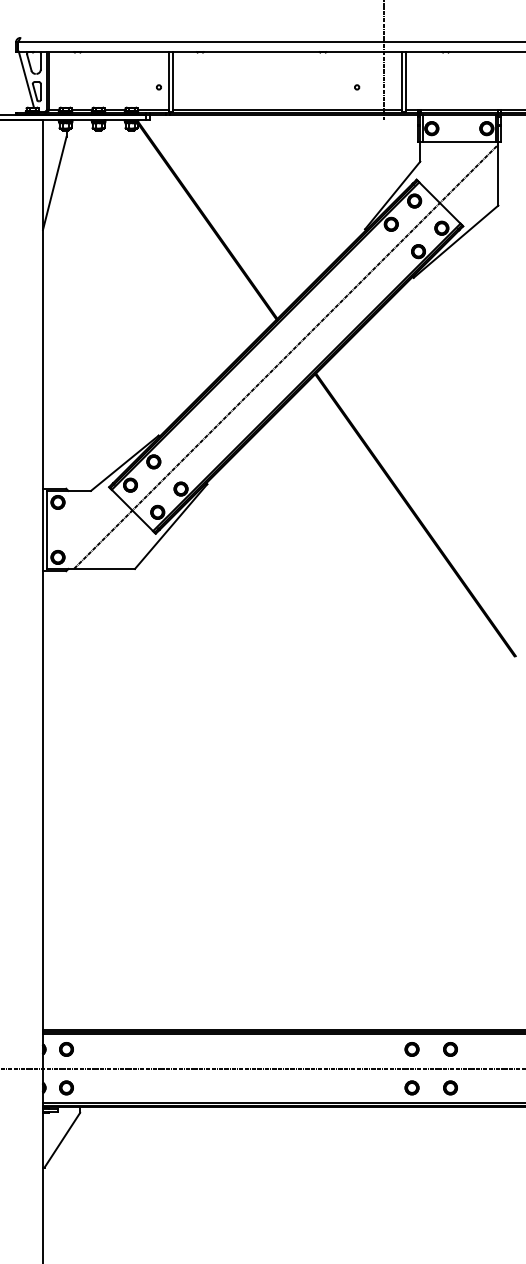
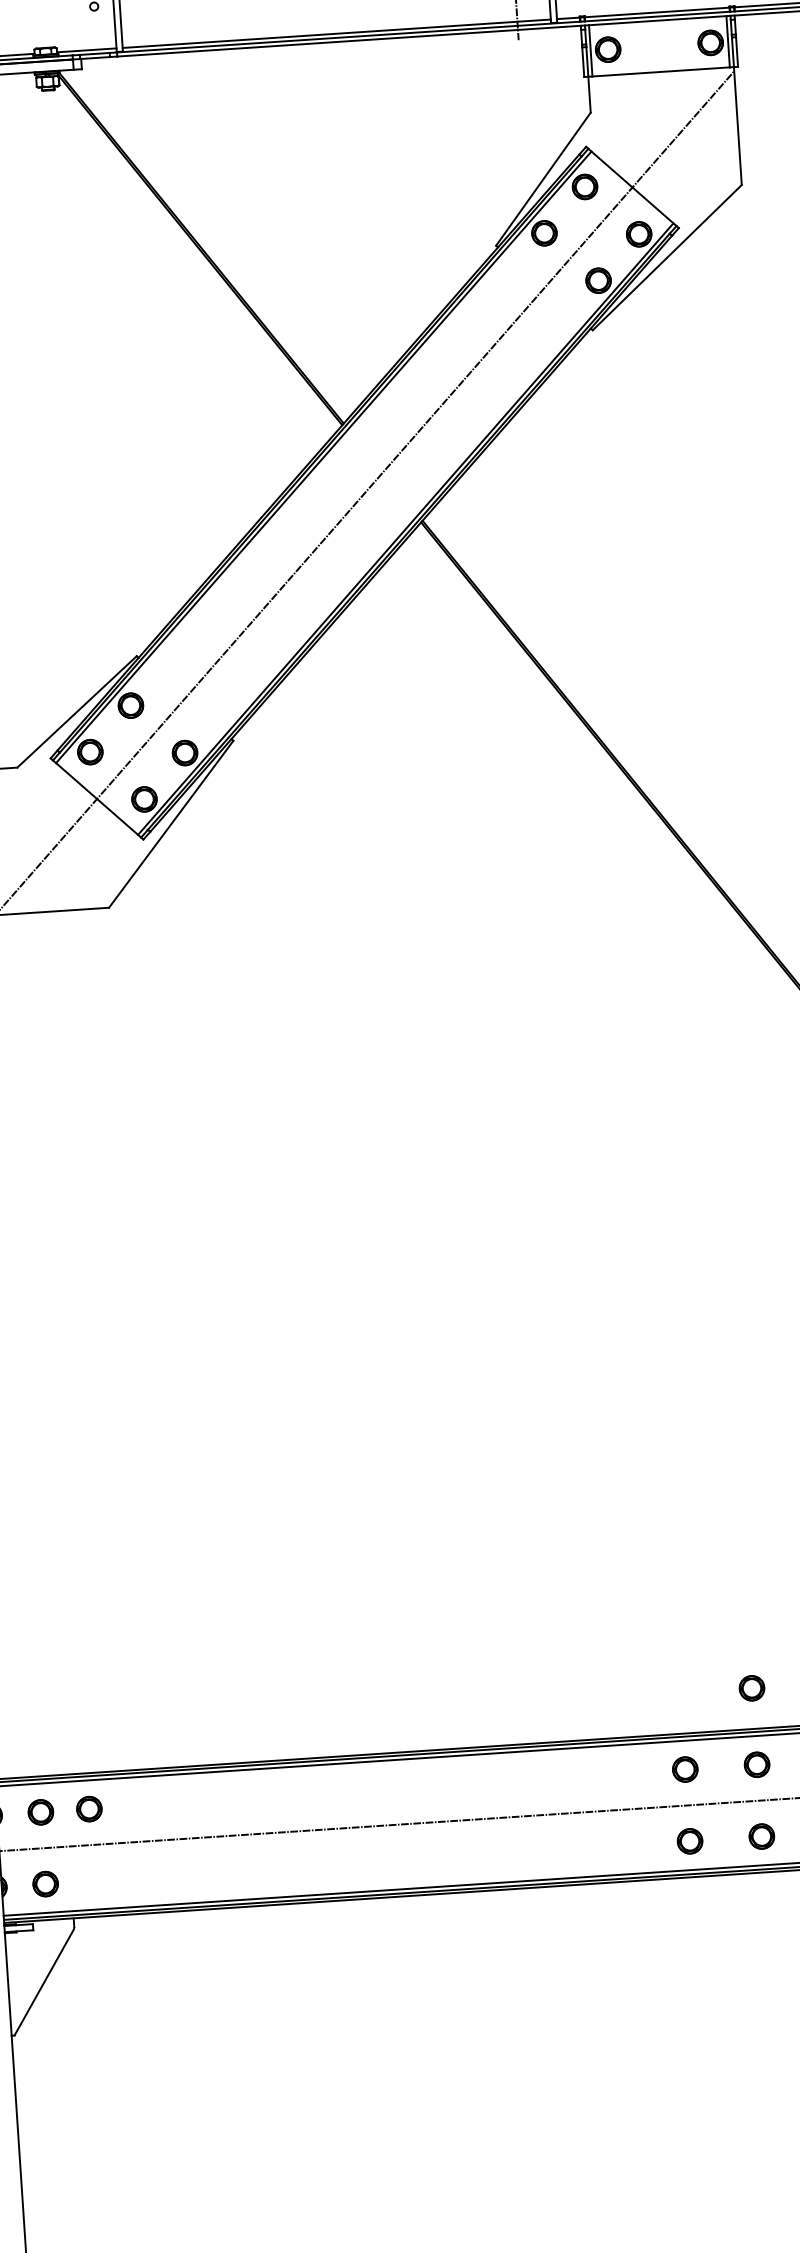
circle: (450, 1008) -> (751, 1688), added
circle: (92, 1049) -> (89, 1809), added

